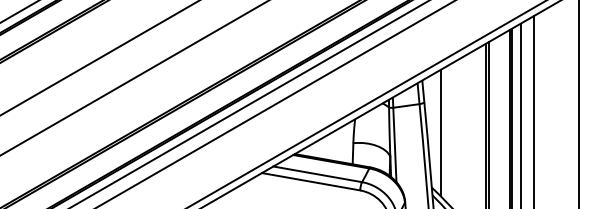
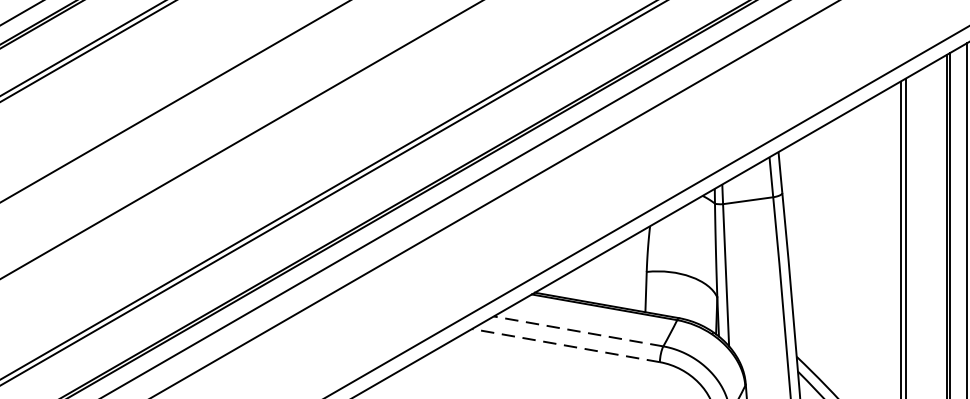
line: (440, 132) -> (813, 251), removed
line: (317, 174) -> (578, 331), solid -> dashed
line: (311, 181) -> (566, 345), solid -> dashed

